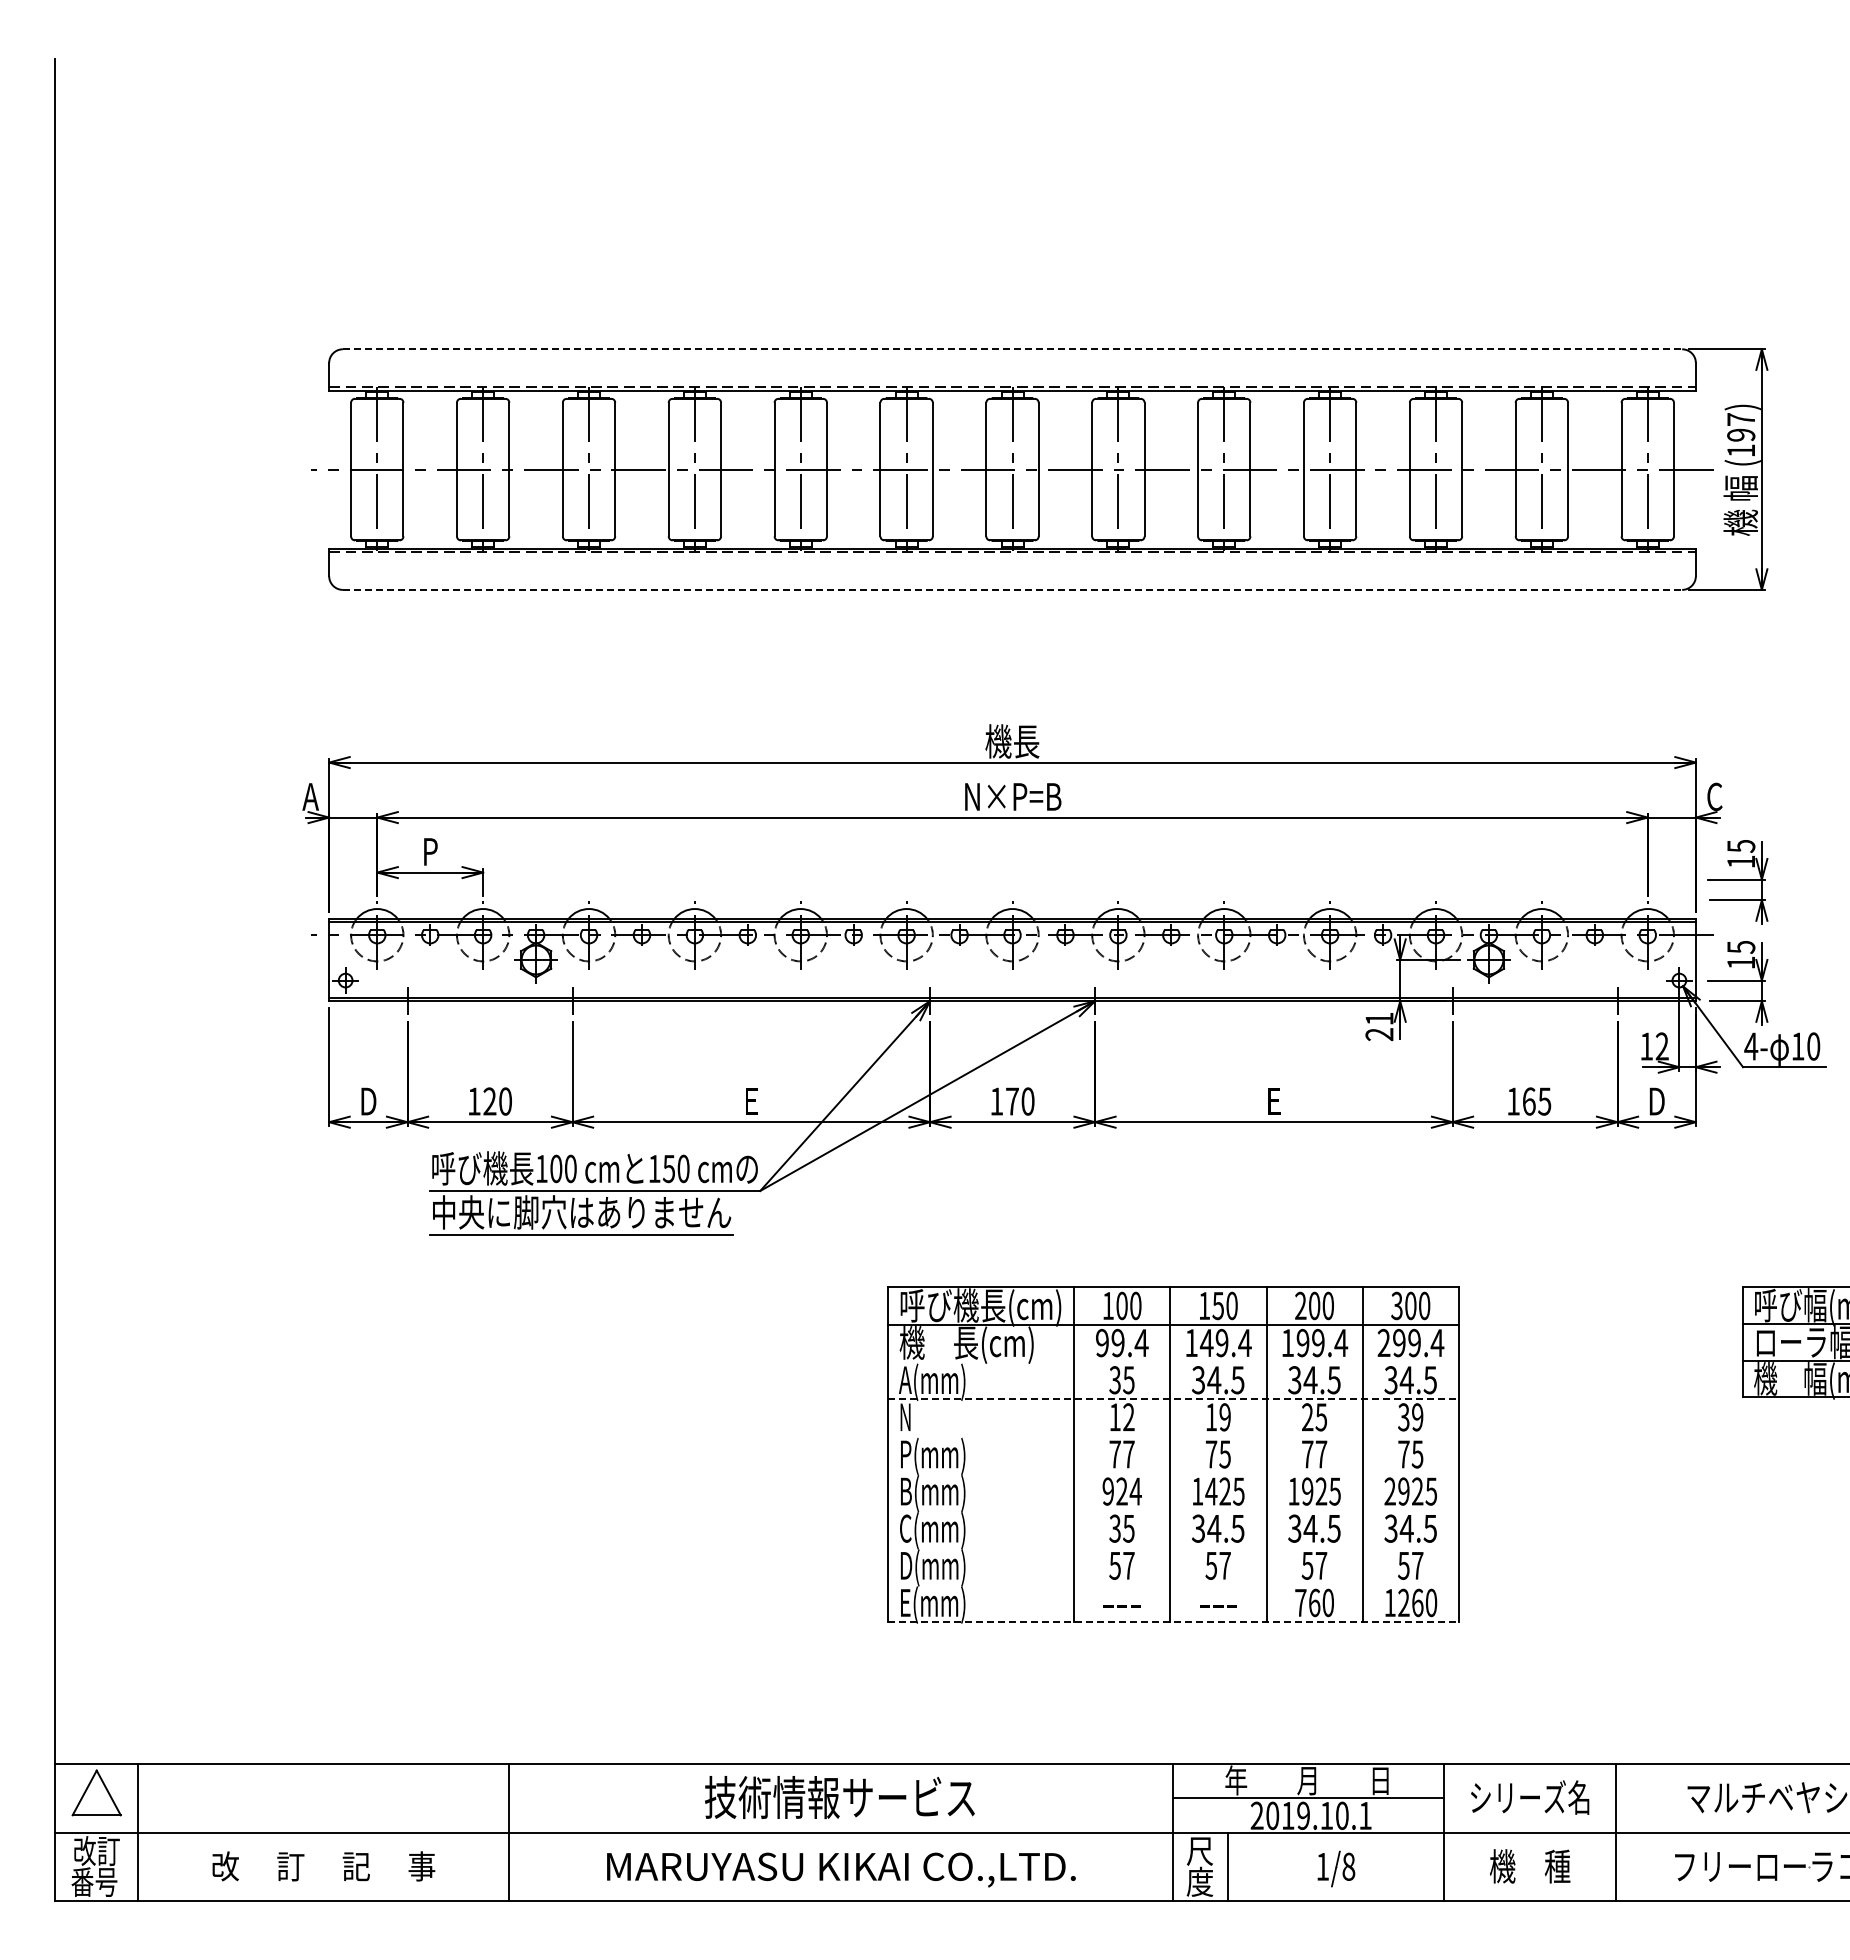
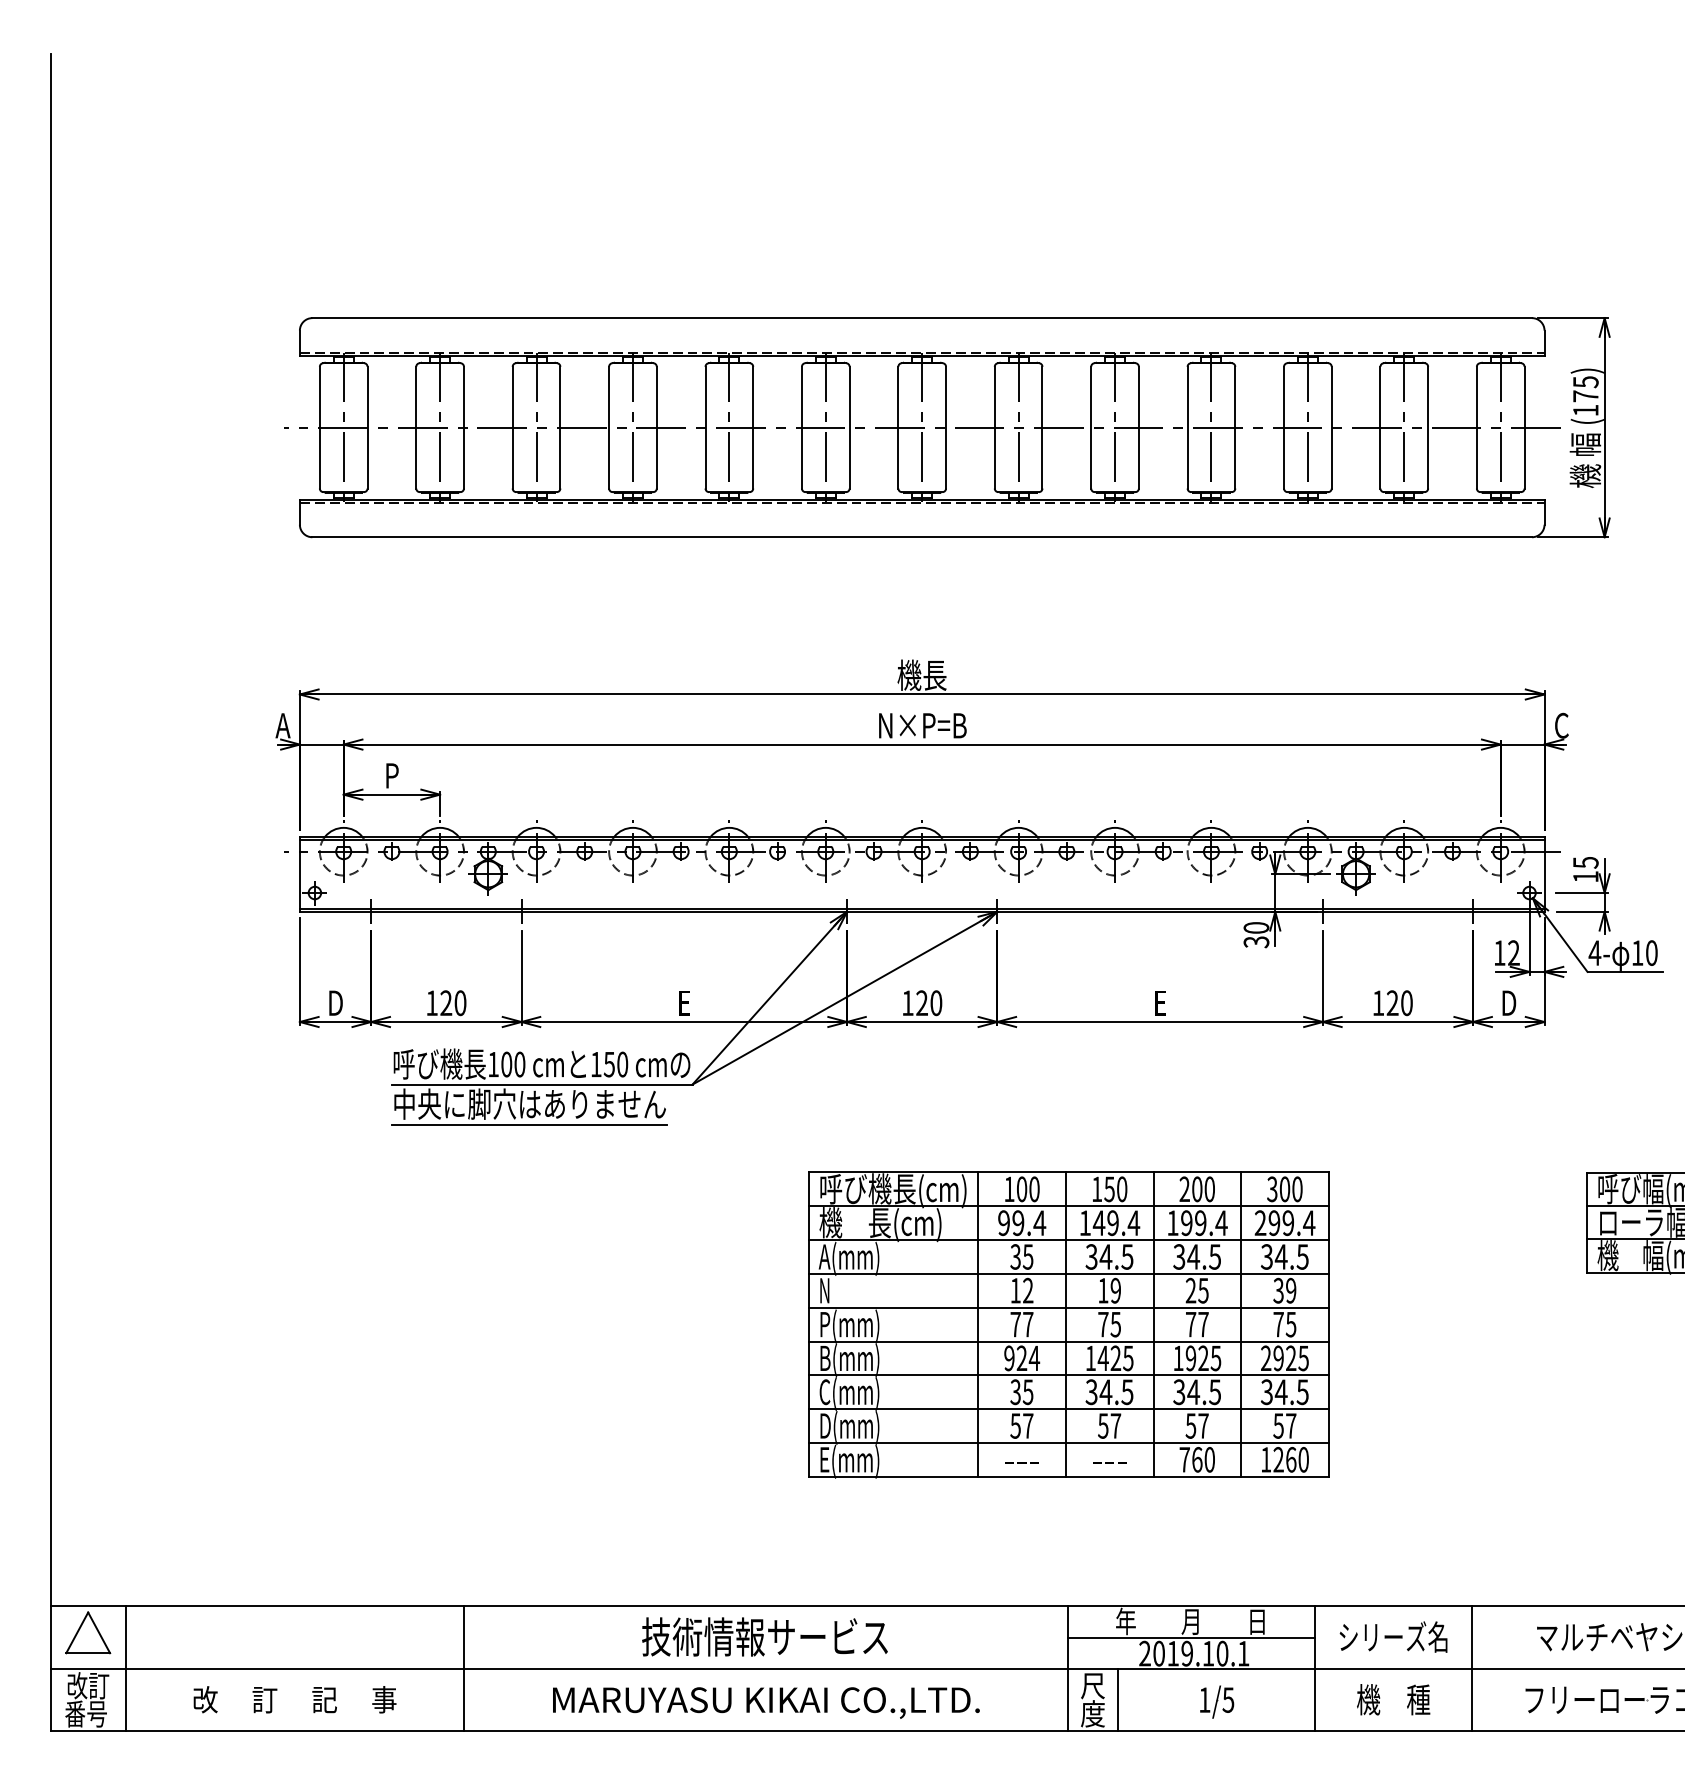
line: (1012, 349) -> (922, 318), dashed -> solid
text: (1741, 427) -> (1586, 389), (197) -> (175)
line: (1012, 589) -> (922, 536), dashed -> solid
part: (1737, 882) -> (1582, 803), removed
text: (1379, 1026) -> (1256, 934), 21 -> 30
text: (1012, 1101) -> (922, 1003), 170 -> 120
text: (1536, 1101) -> (1399, 1003), 165 -> 120
line: (1173, 1361) -> (1068, 1239), added
line: (1174, 1398) -> (1069, 1273), dashed -> solid
line: (1173, 1435) -> (1068, 1307), added
line: (1173, 1473) -> (1068, 1341), added
line: (1173, 1510) -> (1068, 1375), added
line: (1173, 1547) -> (1068, 1409), added
line: (1173, 1584) -> (1068, 1443), added
line: (1174, 1621) -> (1069, 1476), dashed -> solid
text: (1348, 1866) -> (1228, 1699), 1/8 -> 1/5

